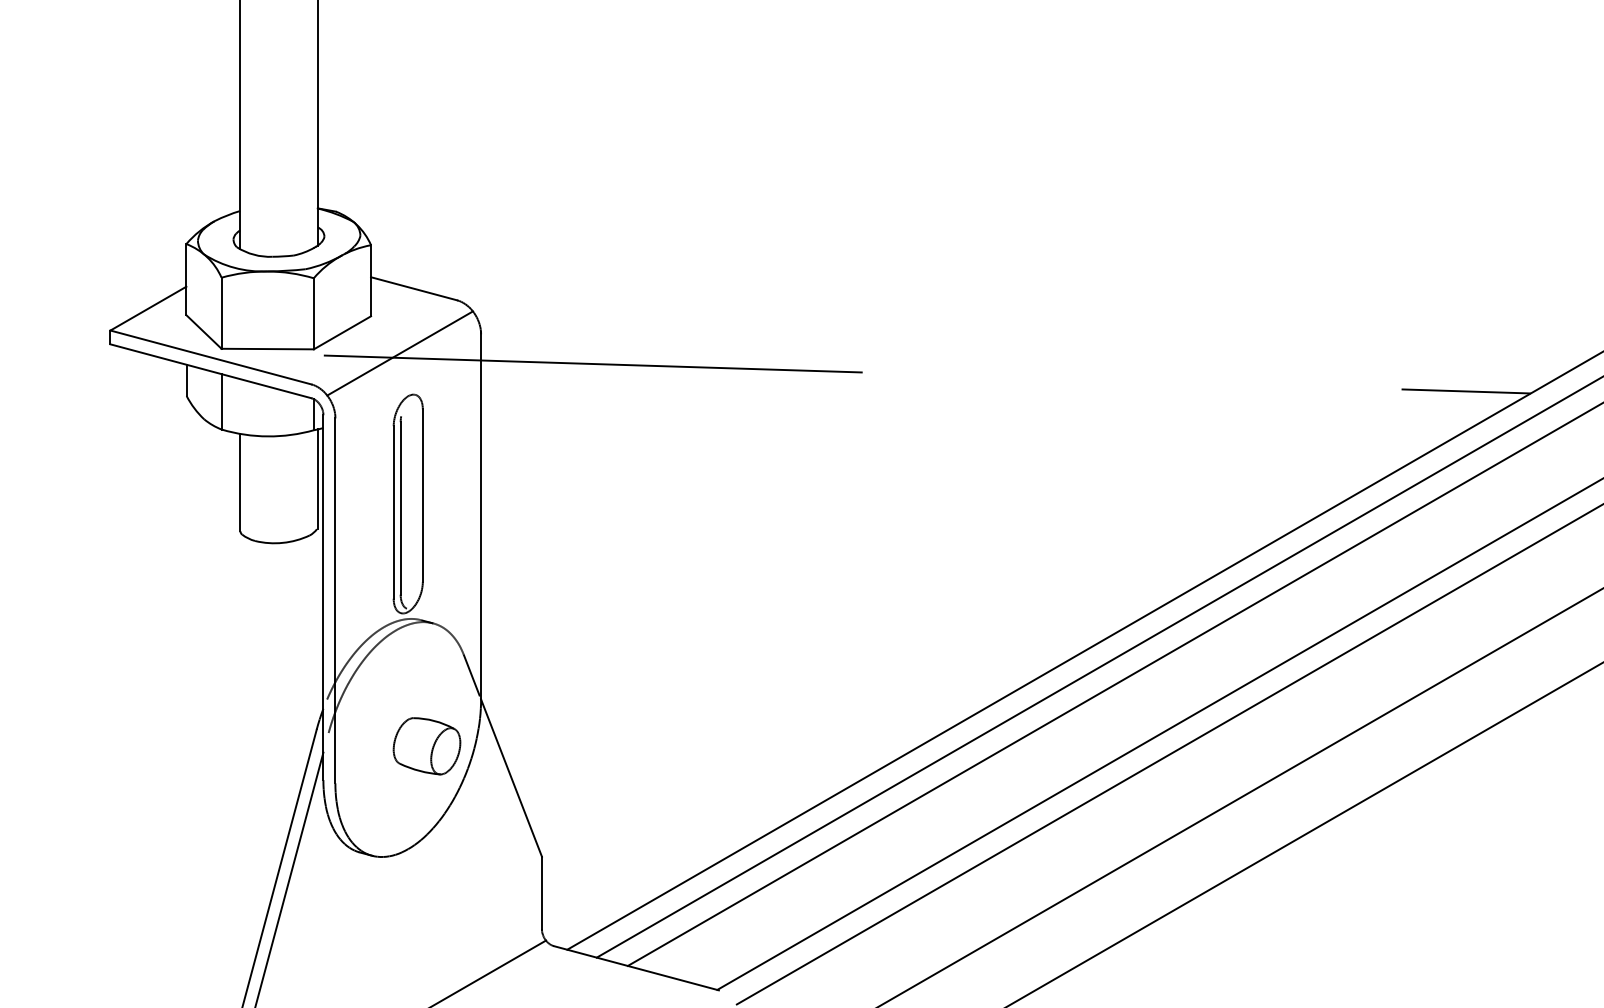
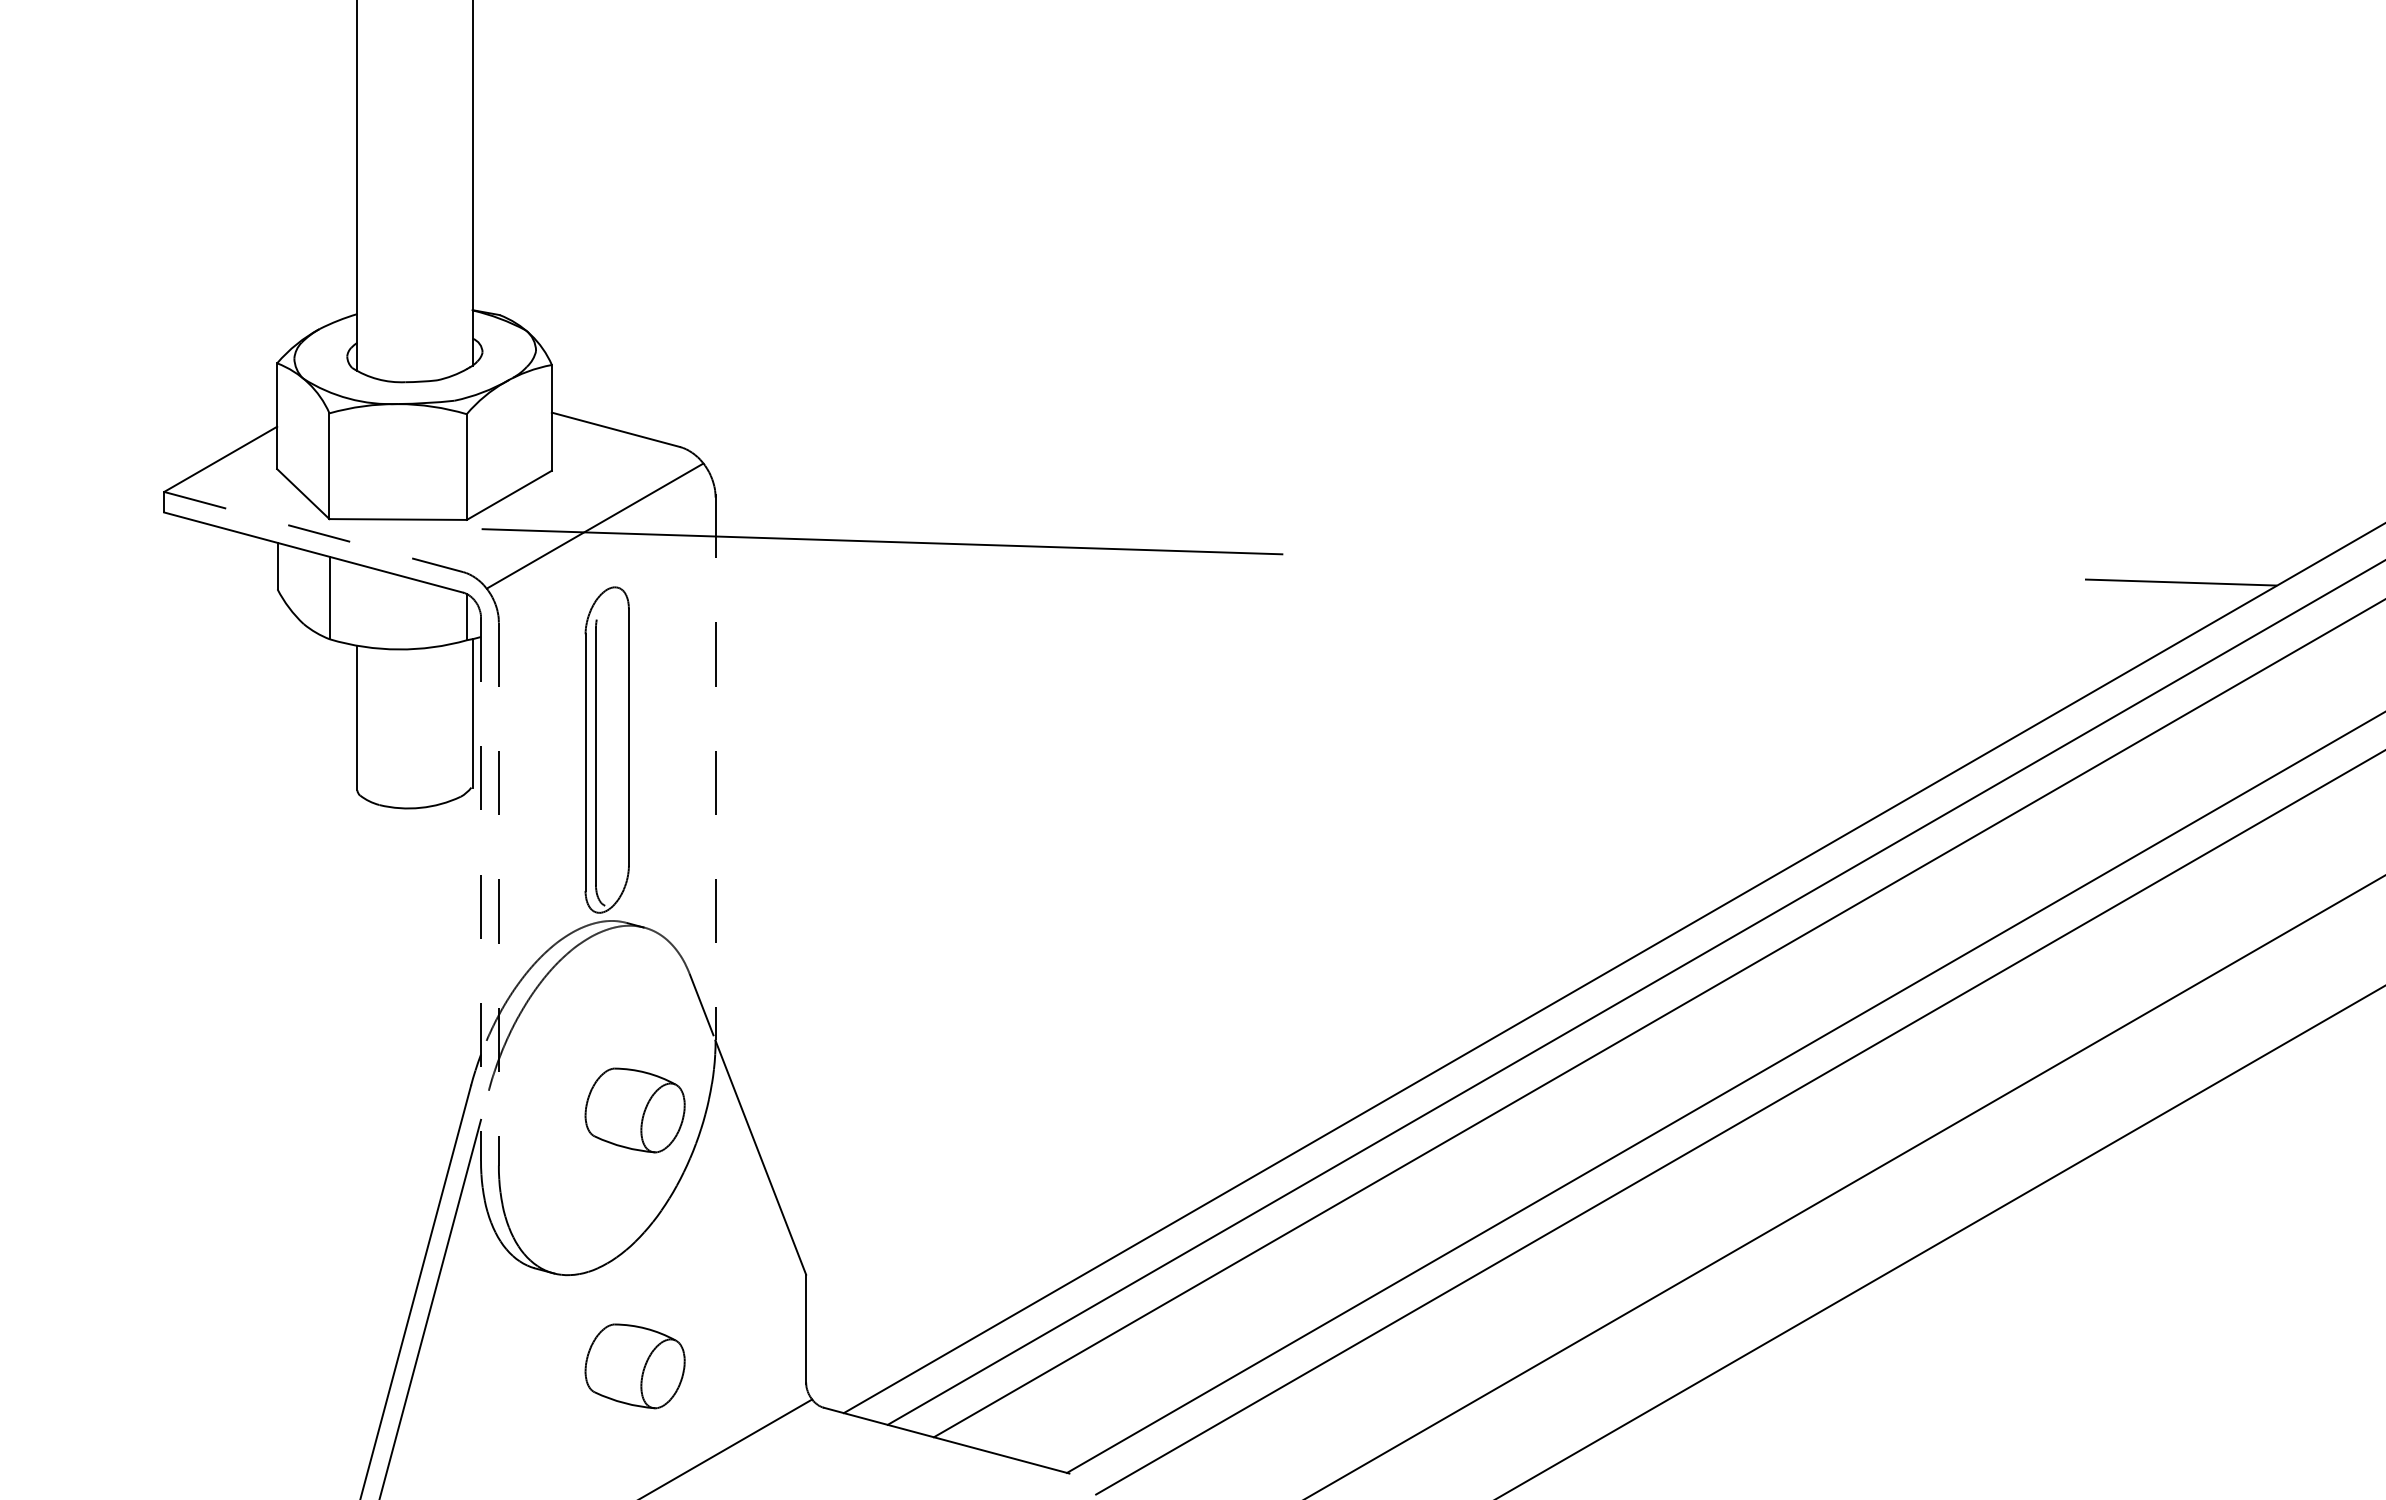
line: (211, 357) -> (314, 532), solid -> dashed
line: (481, 515) -> (716, 767), solid -> dashed
line: (323, 598) -> (481, 890), solid -> dashed
line: (335, 601) -> (498, 895), solid -> dashed
part: (426, 918) -> (634, 1366), added

